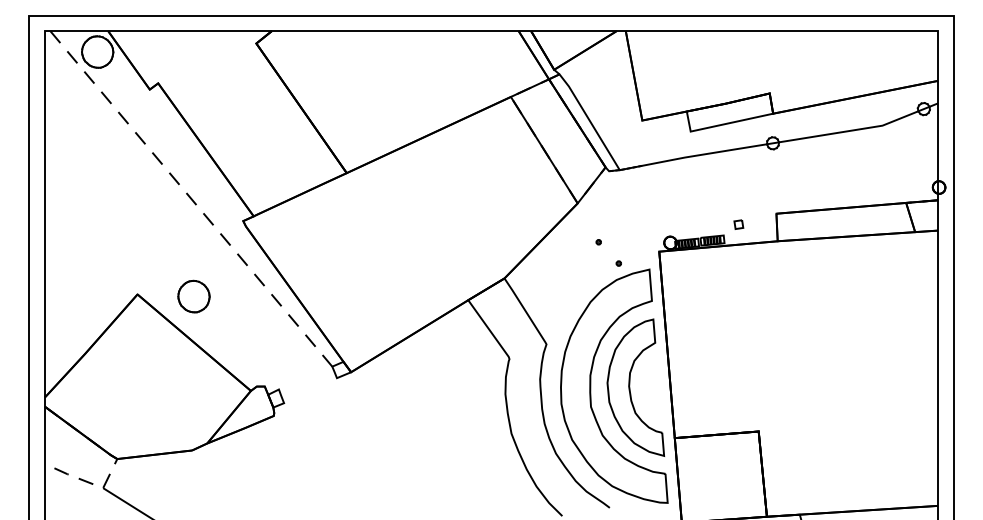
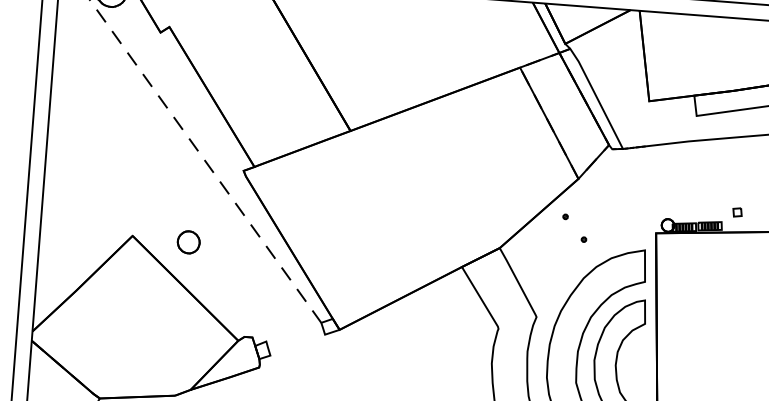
part: (601, 244) -> (568, 219), moved
part: (193, 296) -> (188, 242), size x0.7

